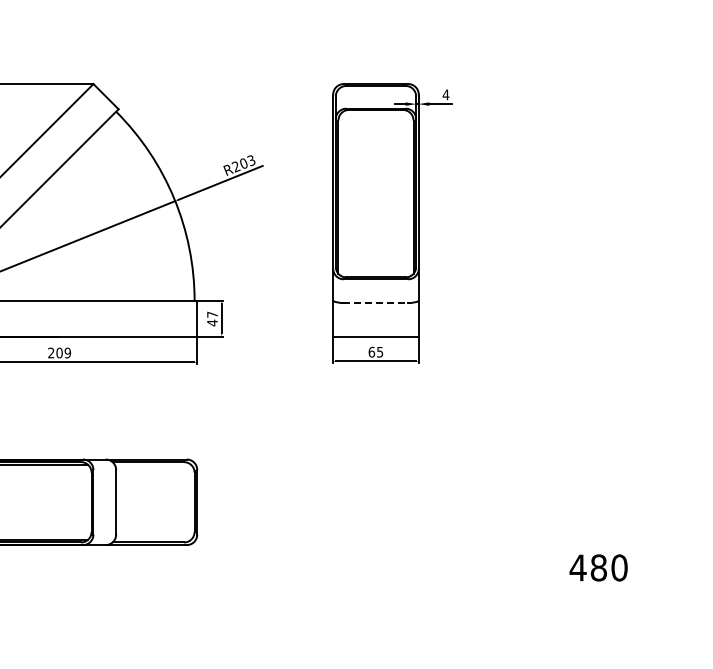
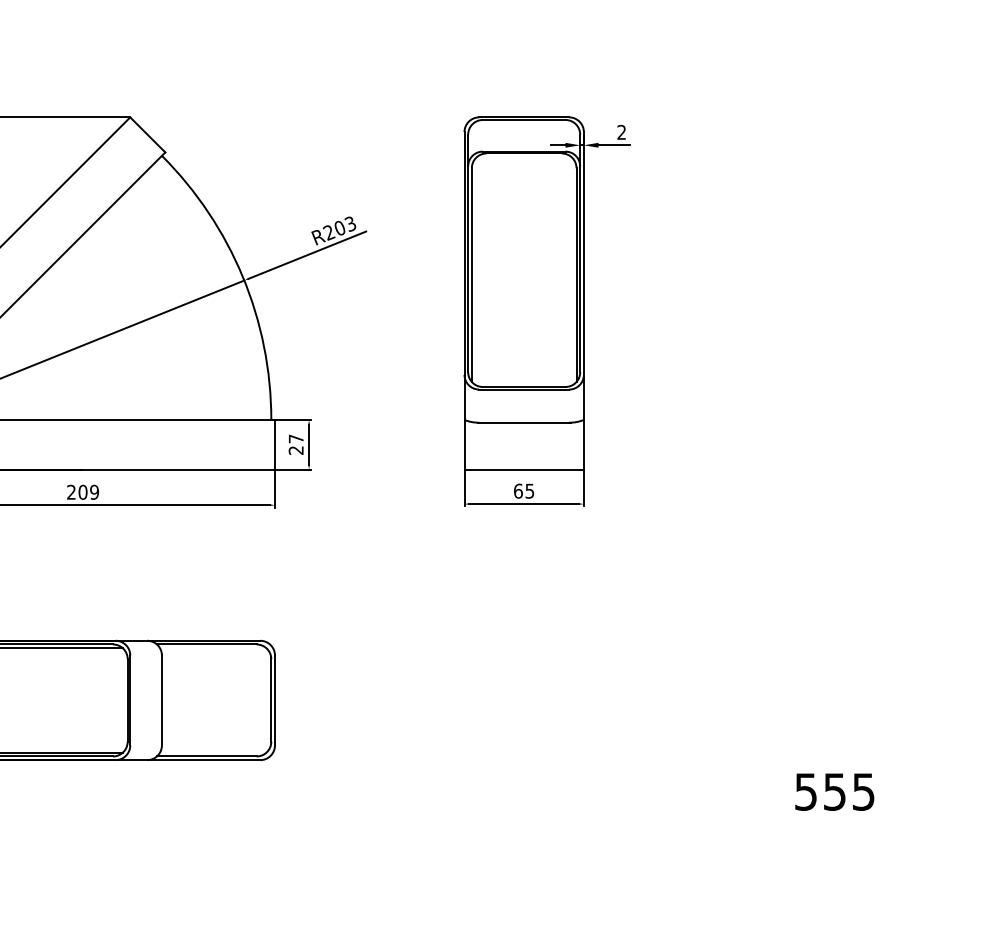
text: (445, 94) -> (621, 131), 4 -> 2
line: (376, 303) -> (524, 423), dashed -> solid
text: (212, 322) -> (296, 449), 47 -> 27
text: (598, 567) -> (834, 791), 480 -> 555

